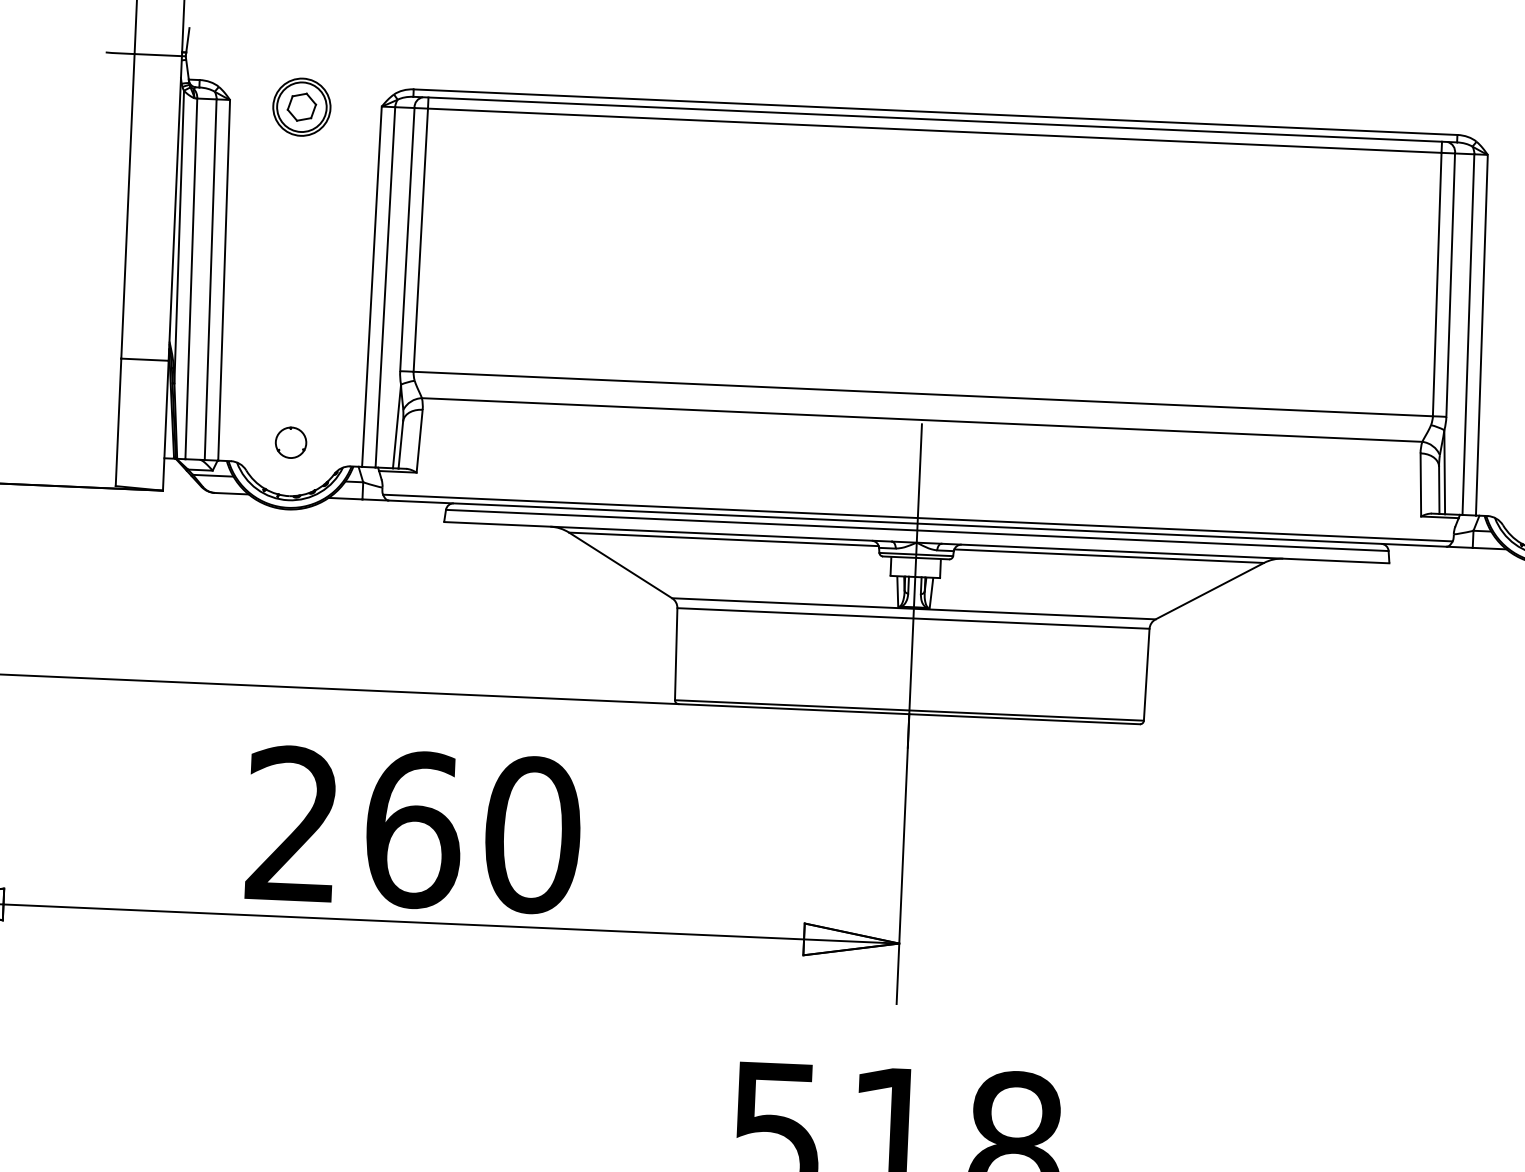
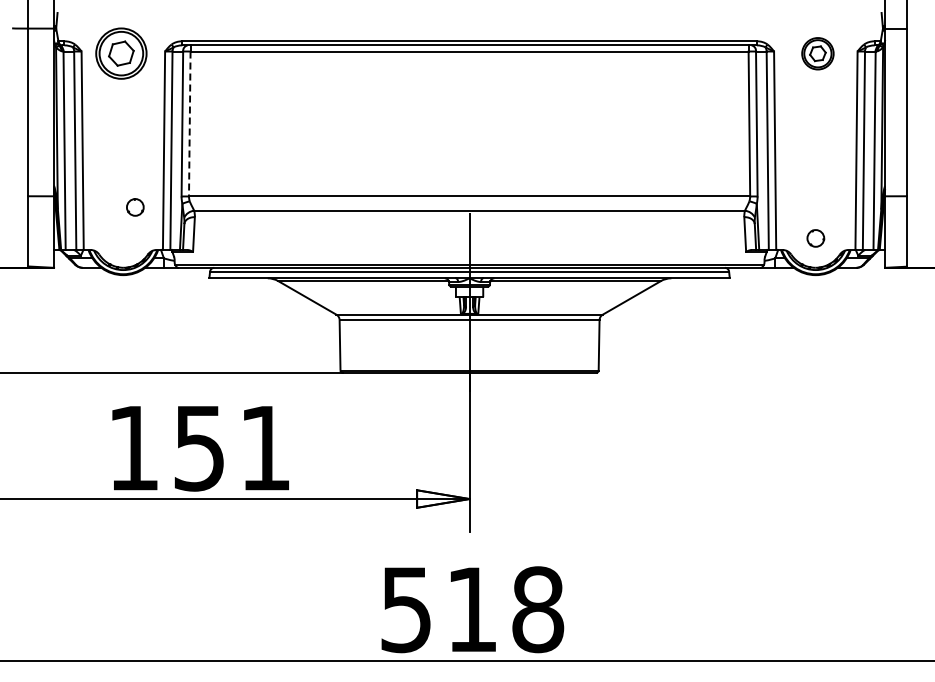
part: (300, 106) -> (120, 53), size x1.6
line: (420, 241) -> (189, 124), solid -> dashed
circle: (291, 442) -> (135, 207), moved
text: (412, 828) -> (199, 447), 260 -> 151

